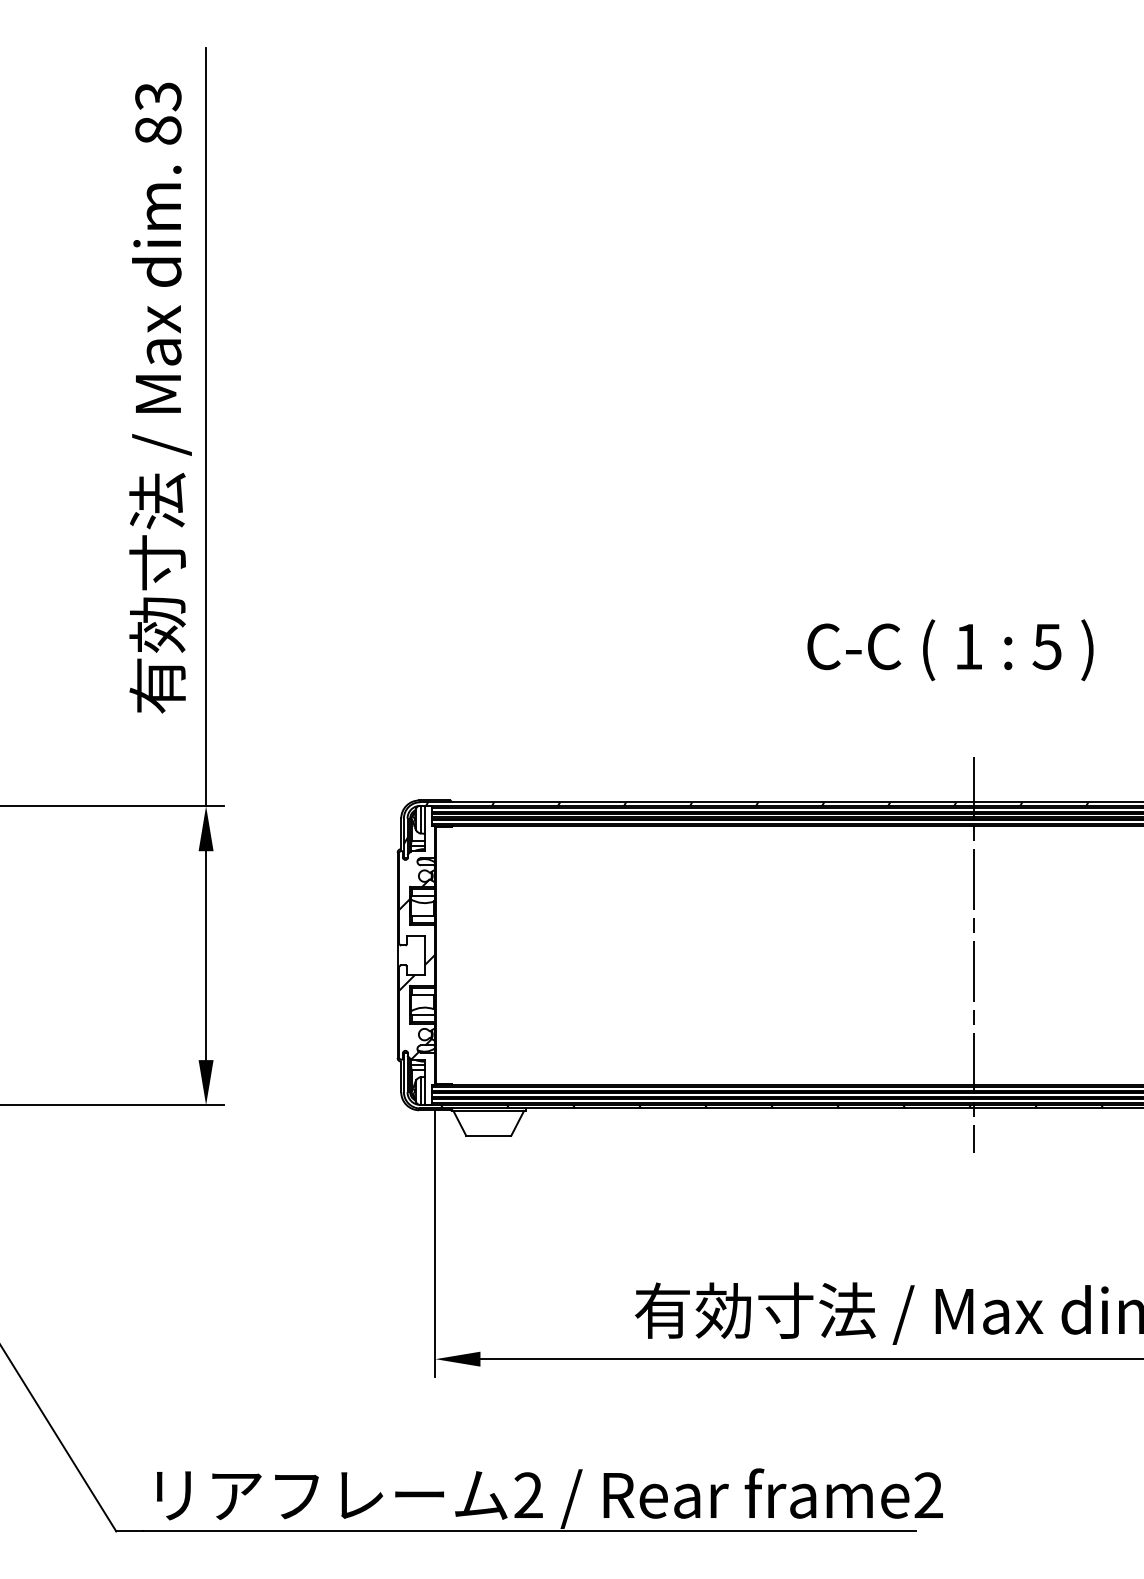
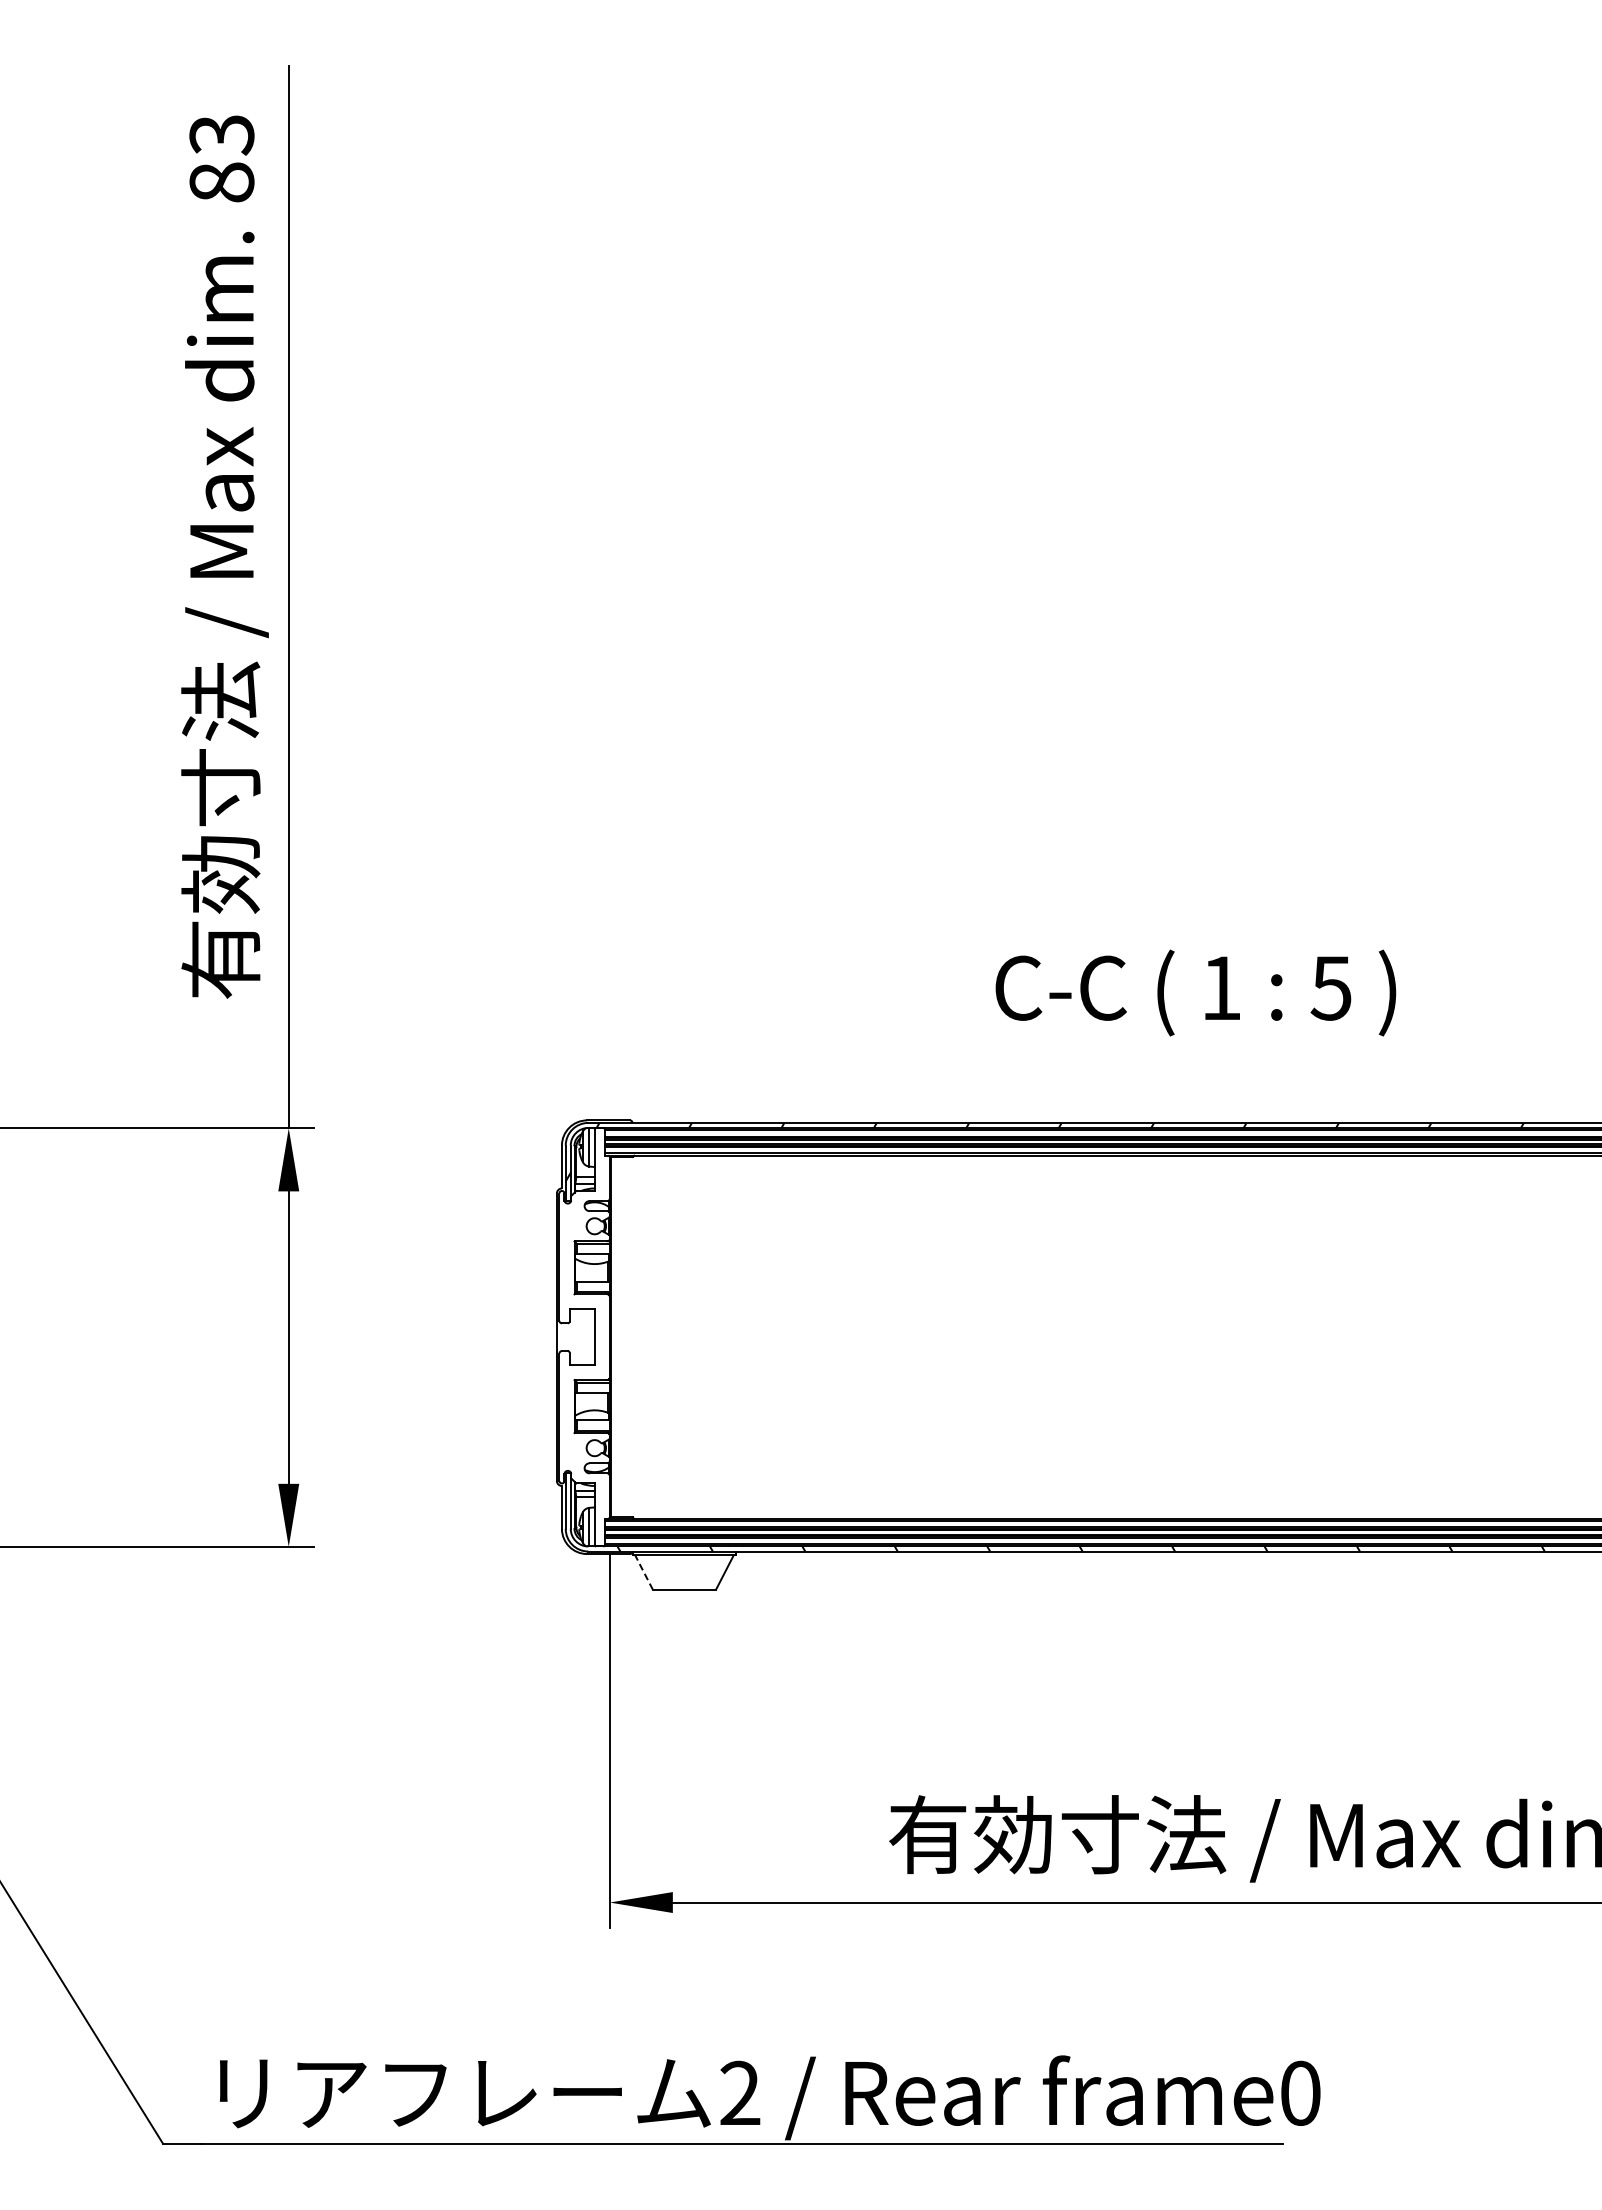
text: (950, 649) -> (1195, 992), moved
line: (973, 954) -> (1363, 1336), removed
hatch: (417, 969) -> (584, 1357), removed
line: (460, 1123) -> (644, 1572), solid -> dashed
text: (928, 1494) -> (1300, 2092), frame2 -> frame0

